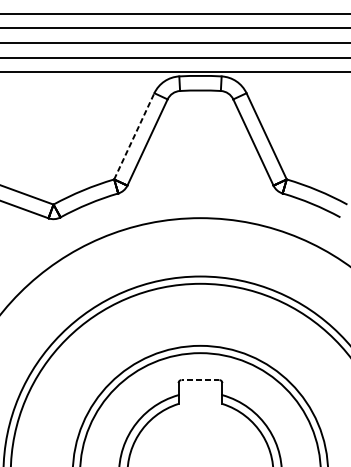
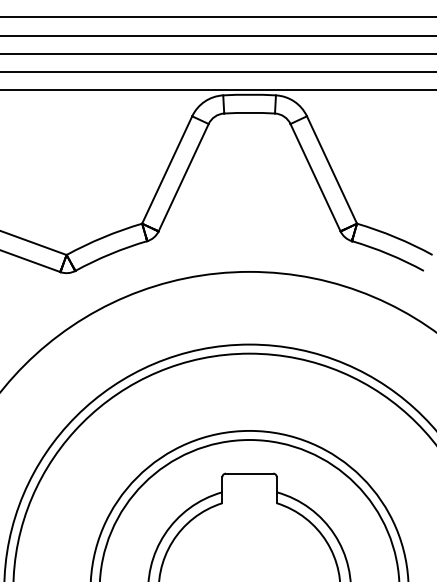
line: (134, 135) -> (167, 169), dashed -> solid
line: (200, 380) -> (249, 473), dashed -> solid

